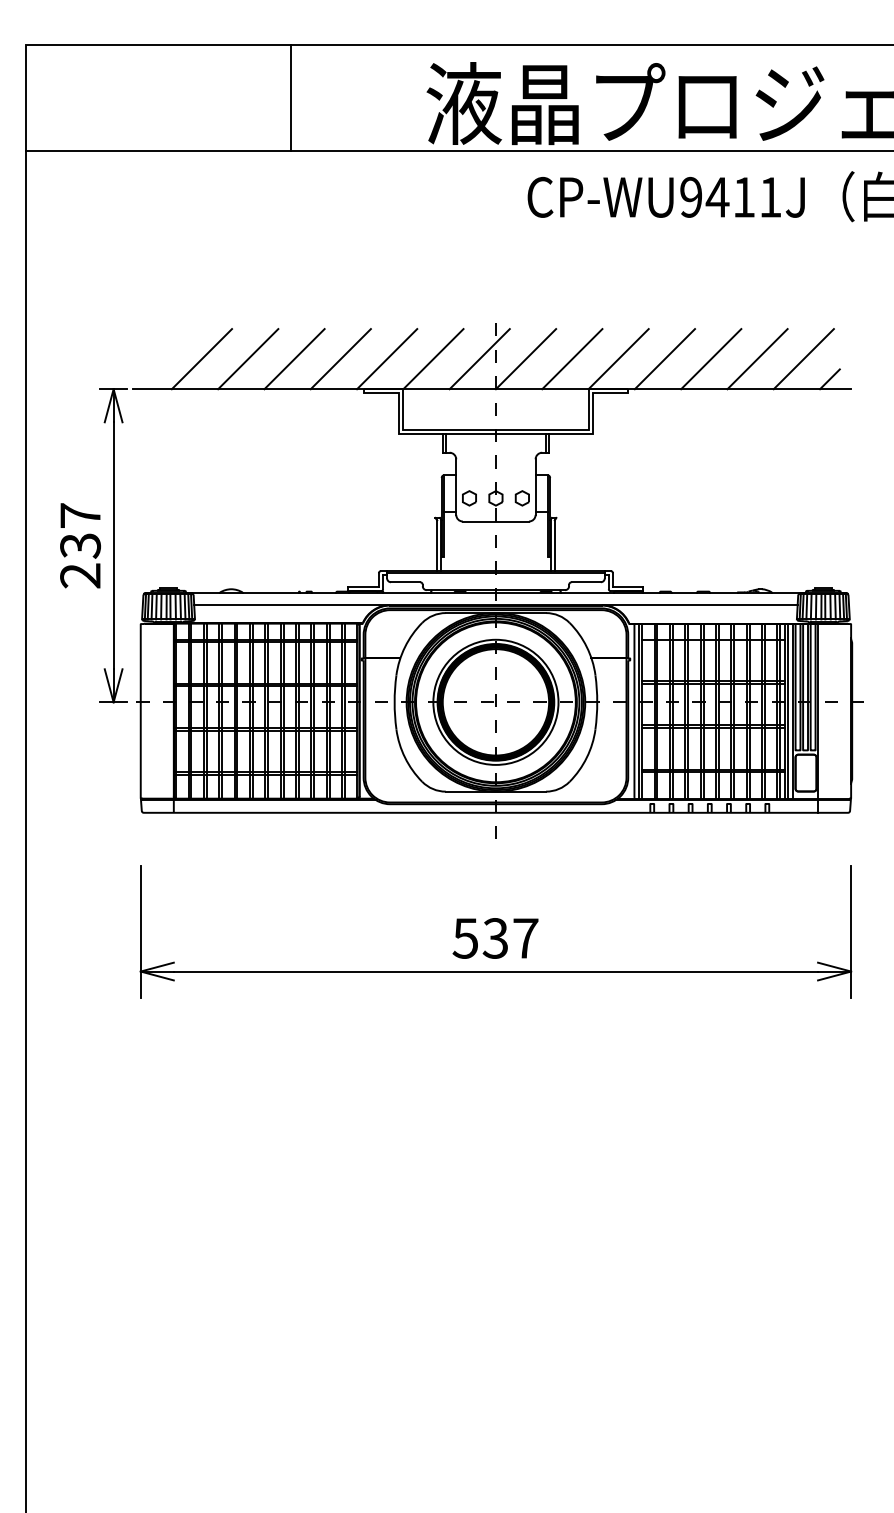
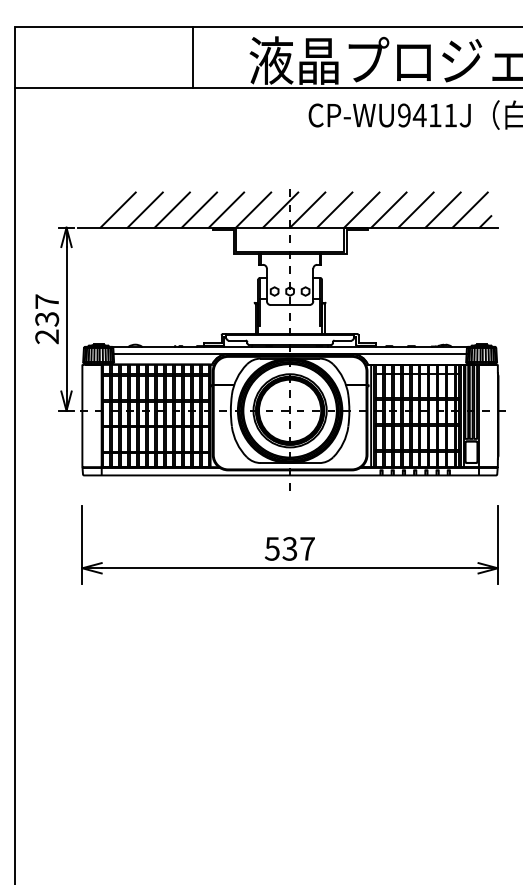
line: (291, 98) -> (193, 57), moved

